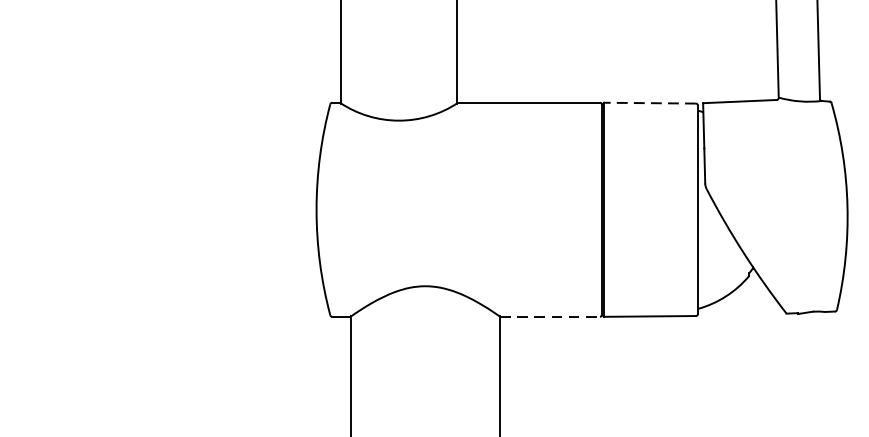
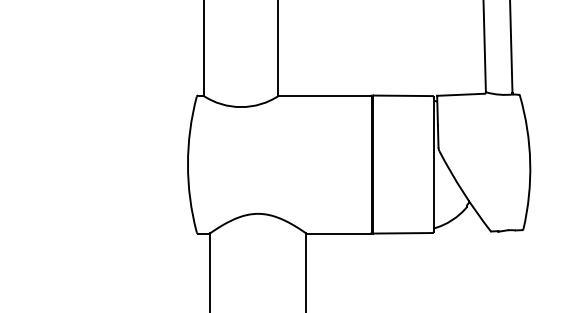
line: (649, 102) -> (402, 95), dashed -> solid
line: (551, 316) -> (339, 233), dashed -> solid

